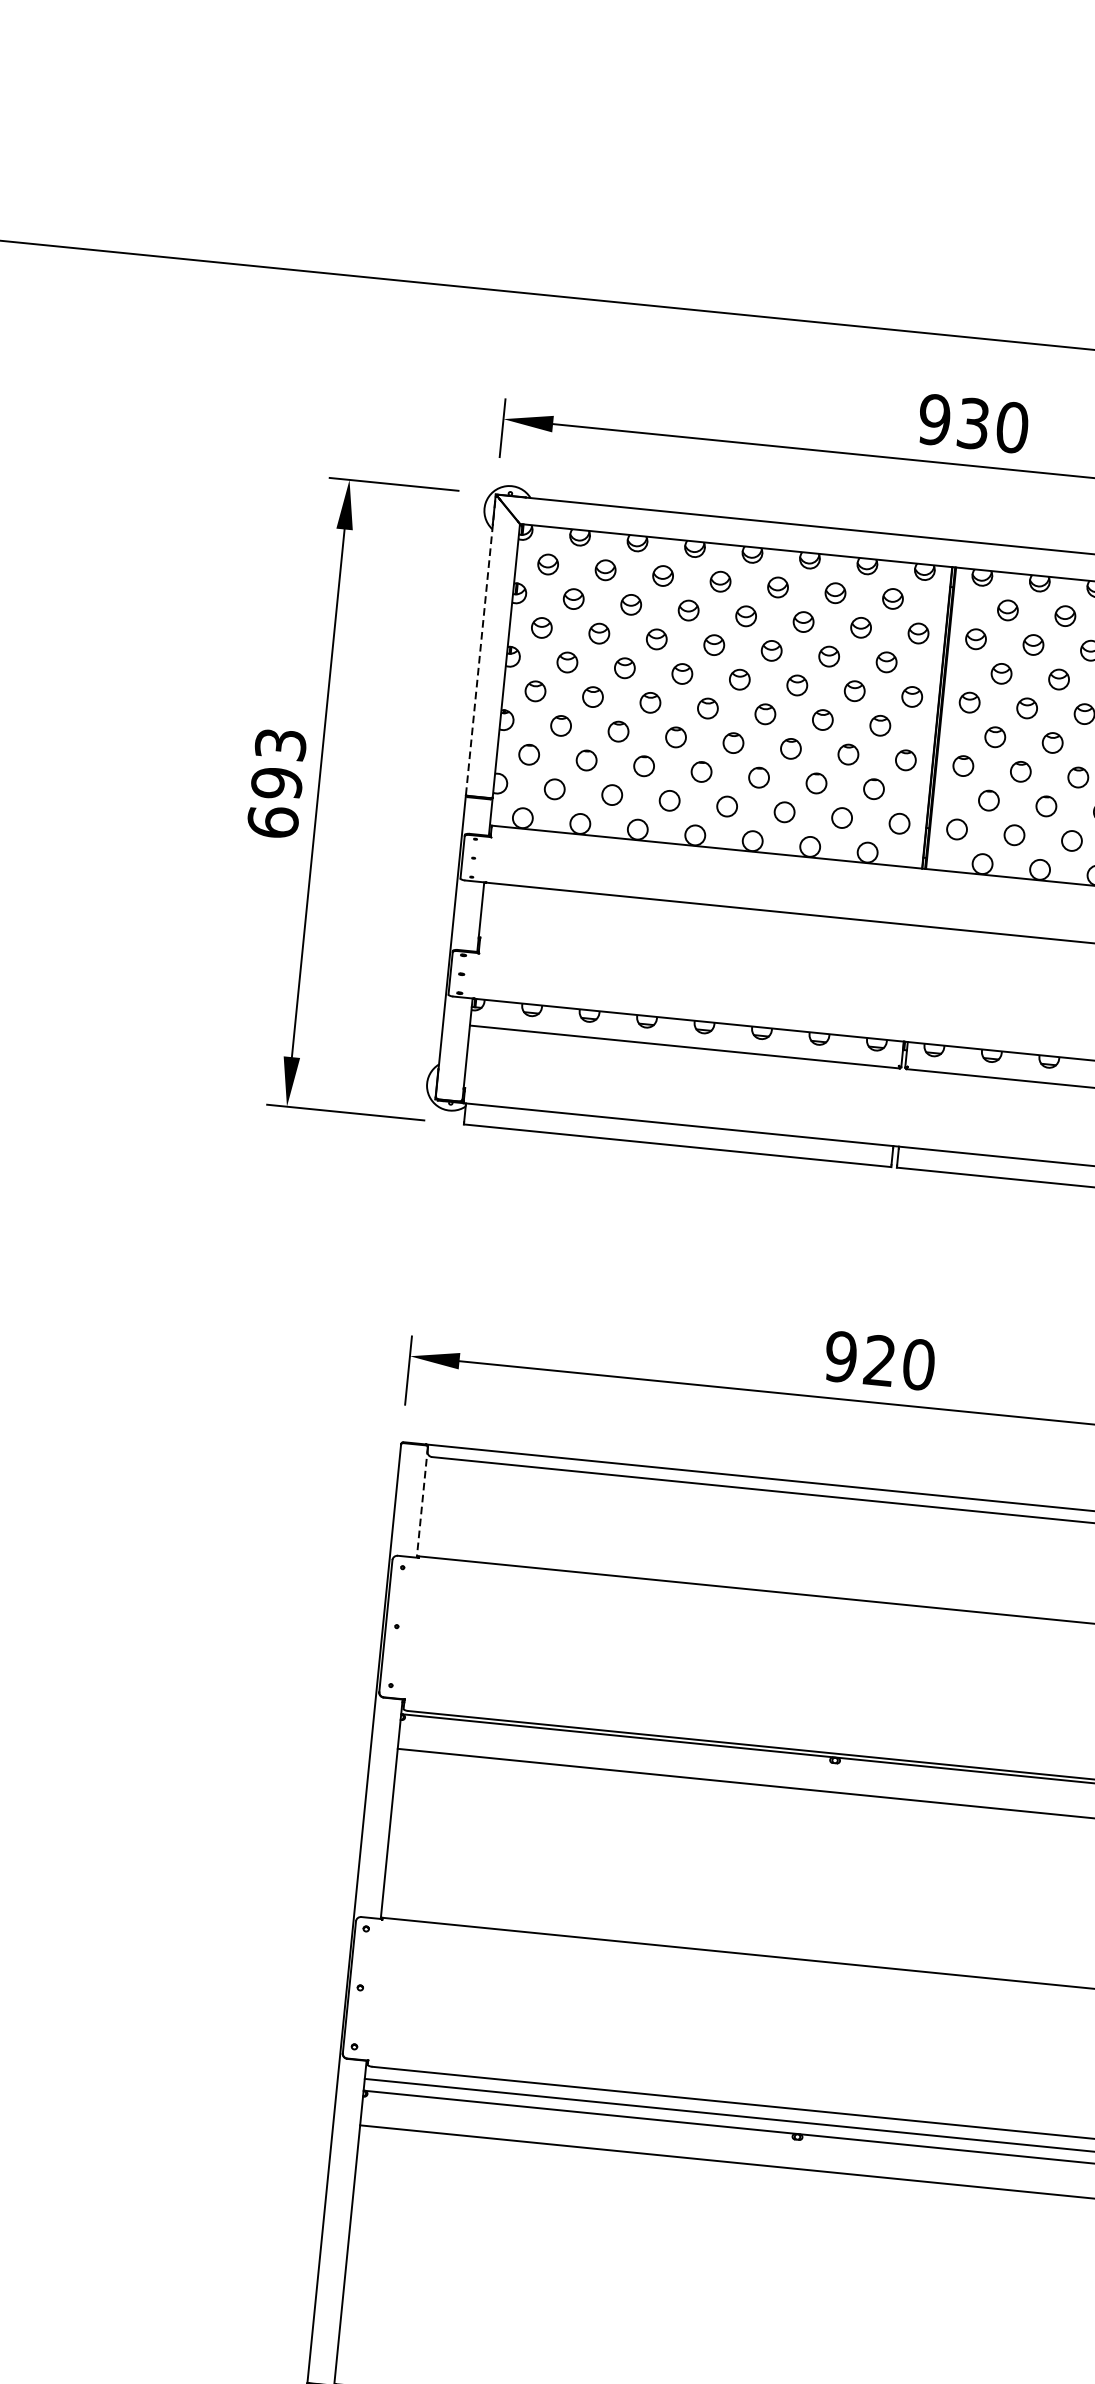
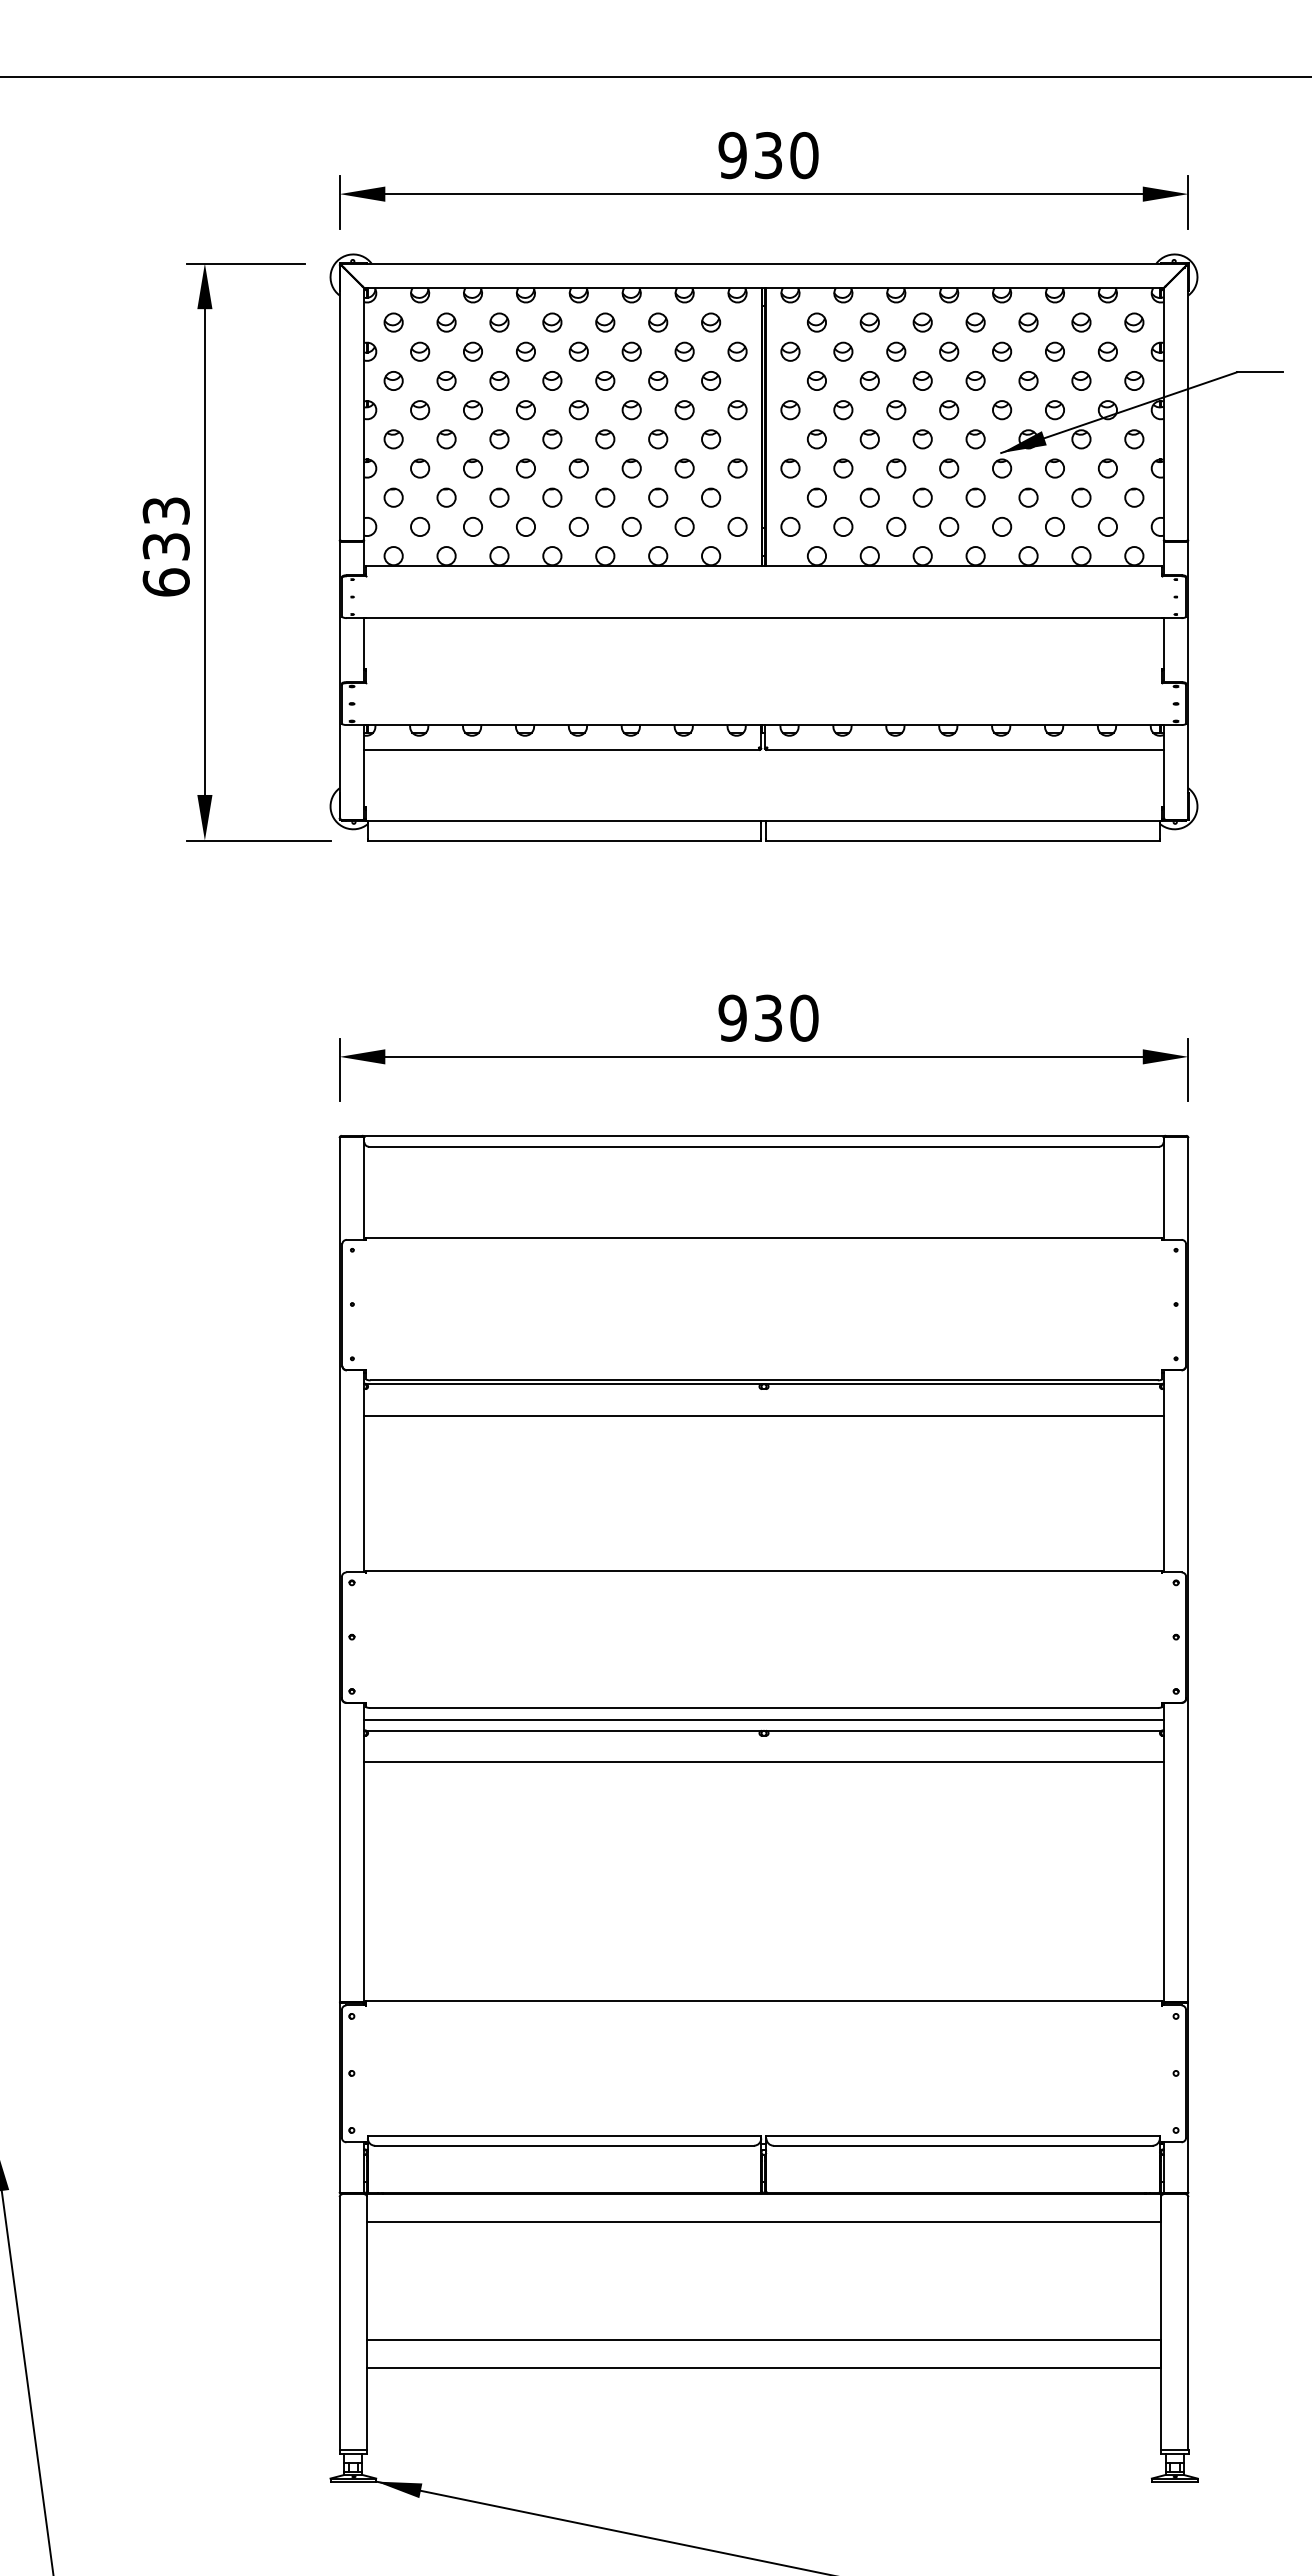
line: (480, 645) -> (339, 402), dashed -> solid
text: (276, 783) -> (165, 546), 693 -> 633
text: (879, 1359) -> (768, 1017), 920 -> 930
line: (422, 1501) -> (364, 1188), dashed -> solid

